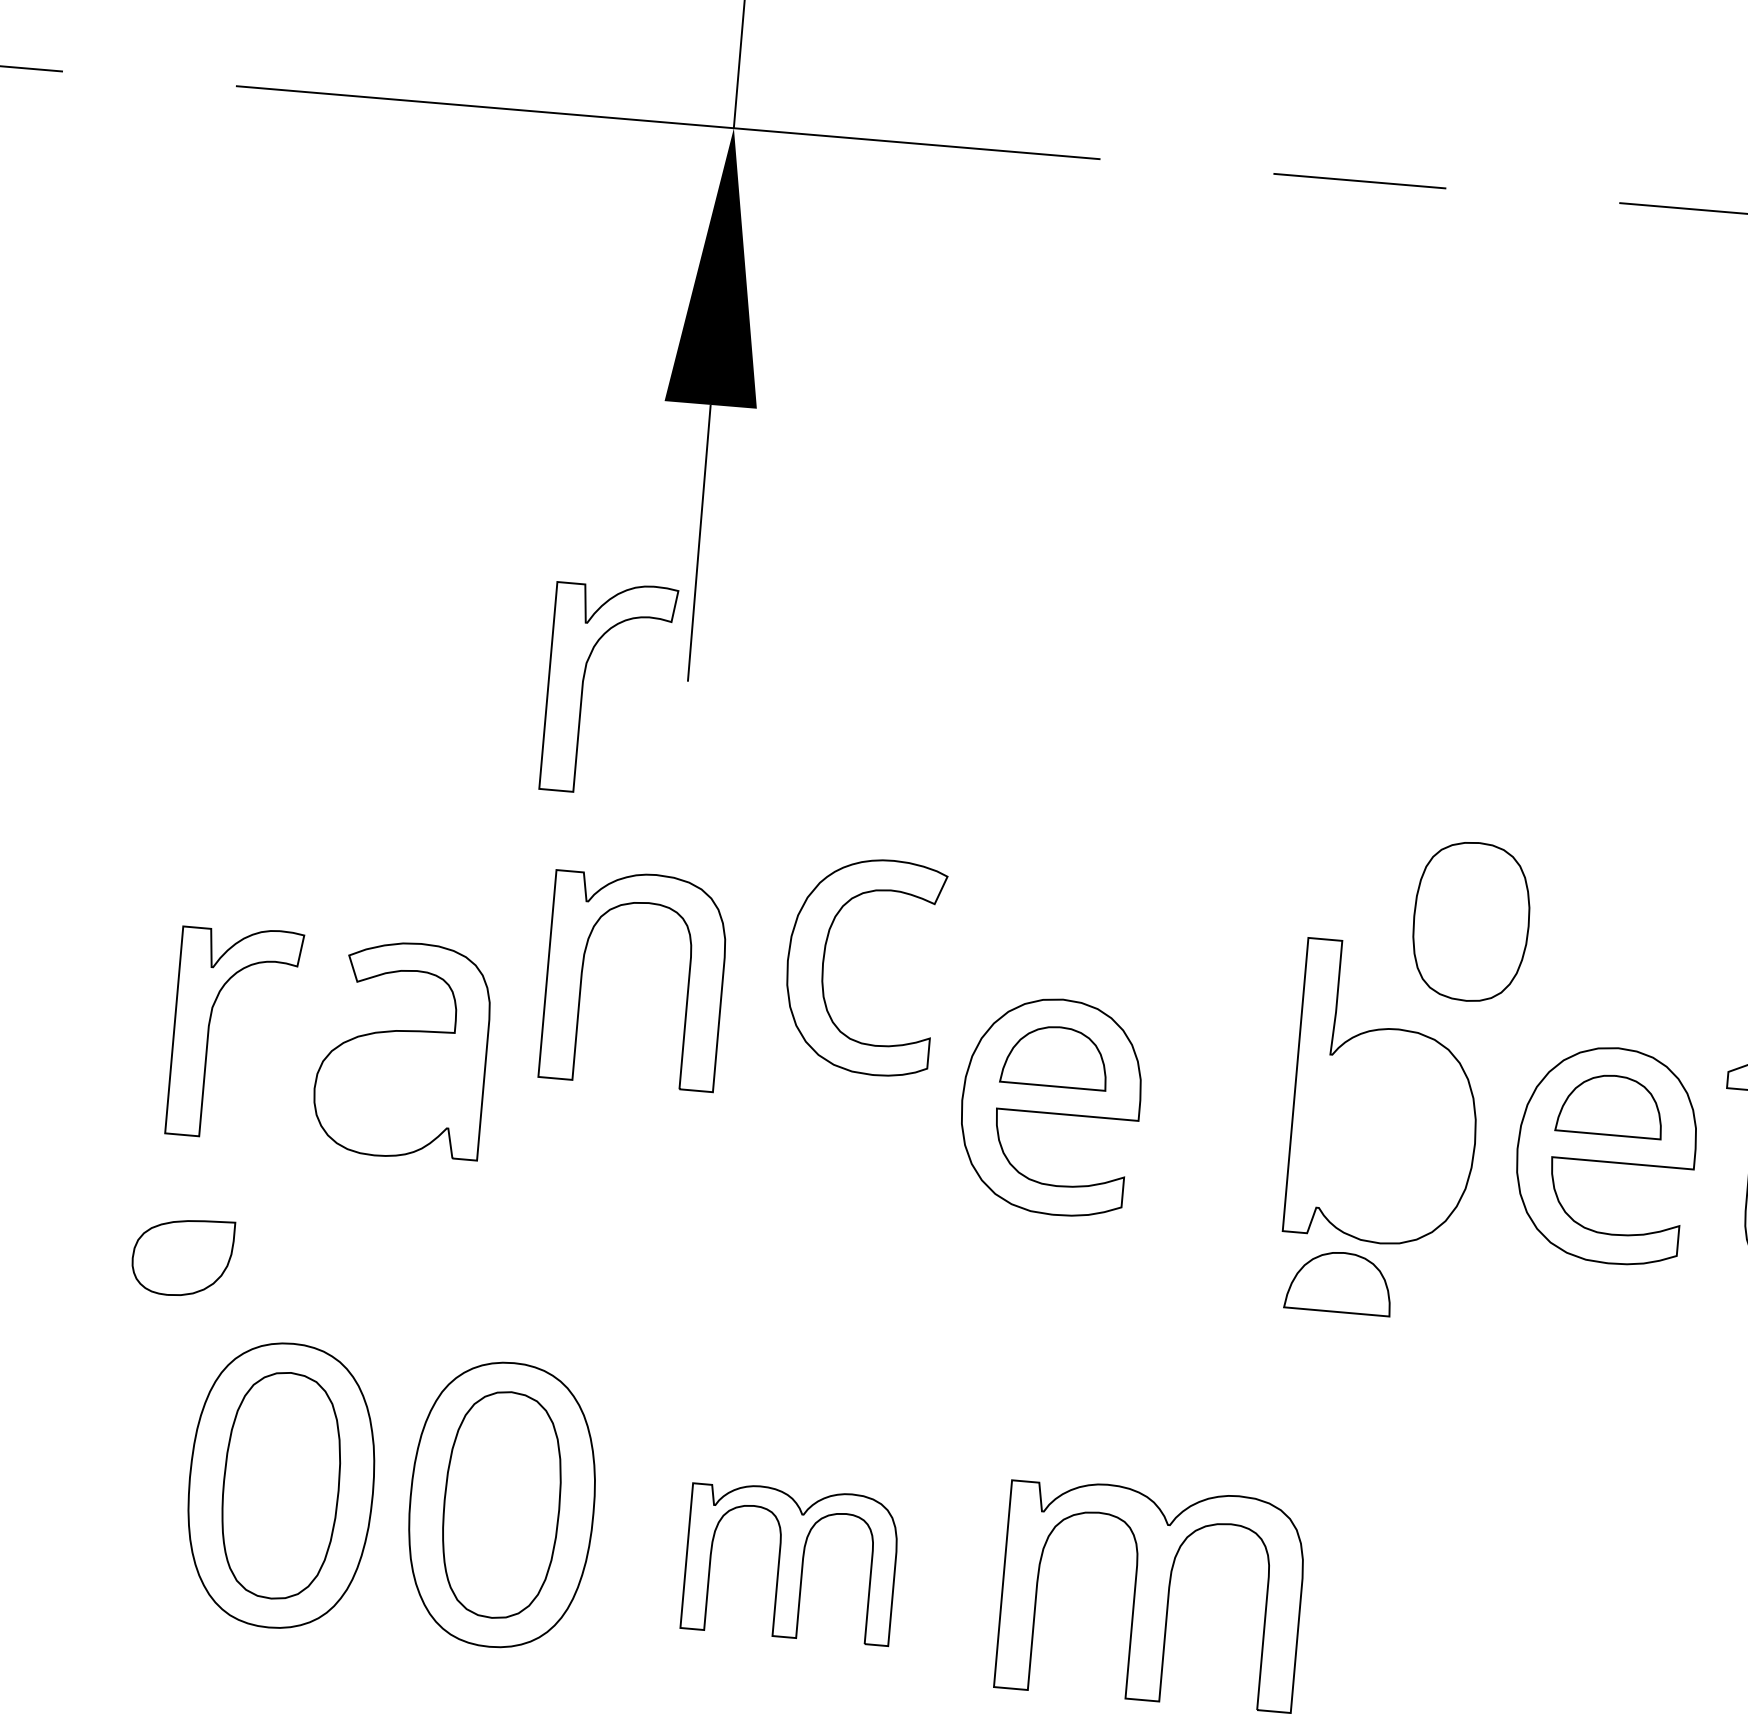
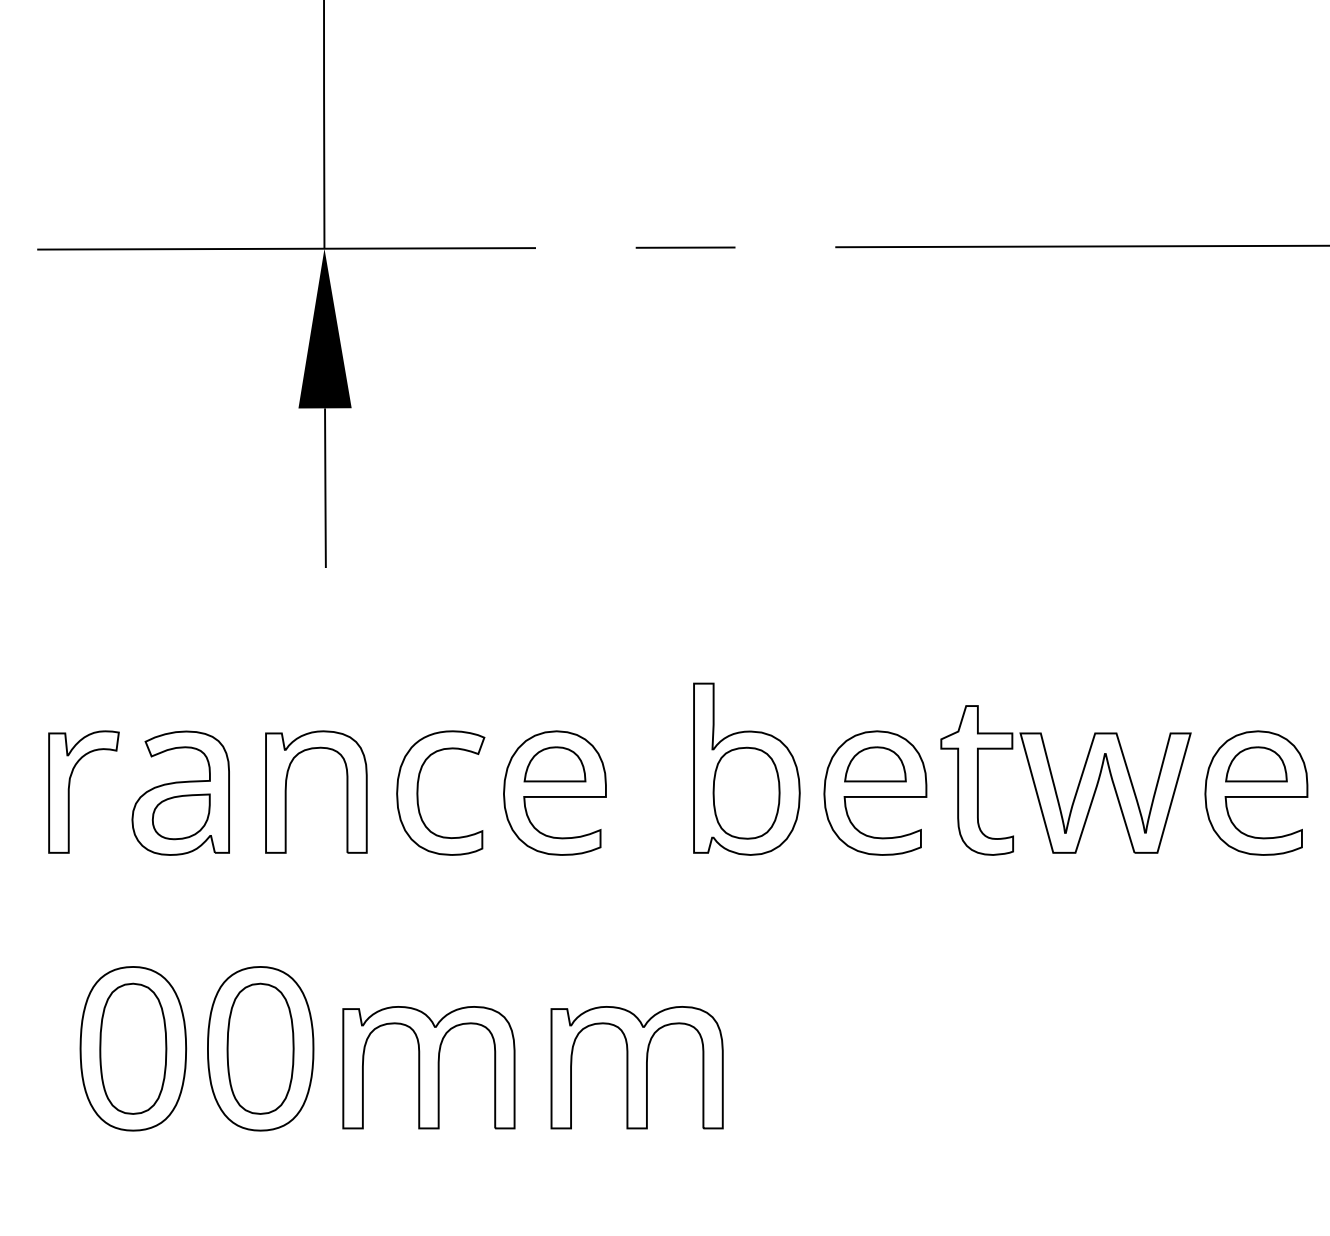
part: (583, 685) -> (266, 575), removed
part: (1471, 920) -> (746, 792), moved
part: (825, 961) -> (418, 792), moved
part: (583, 973) -> (286, 791), moved
part: (182, 1256) -> (181, 816), moved
part: (1338, 1282) -> (728, 879), removed
part: (790, 1562) -> (428, 1067), size x1.43

